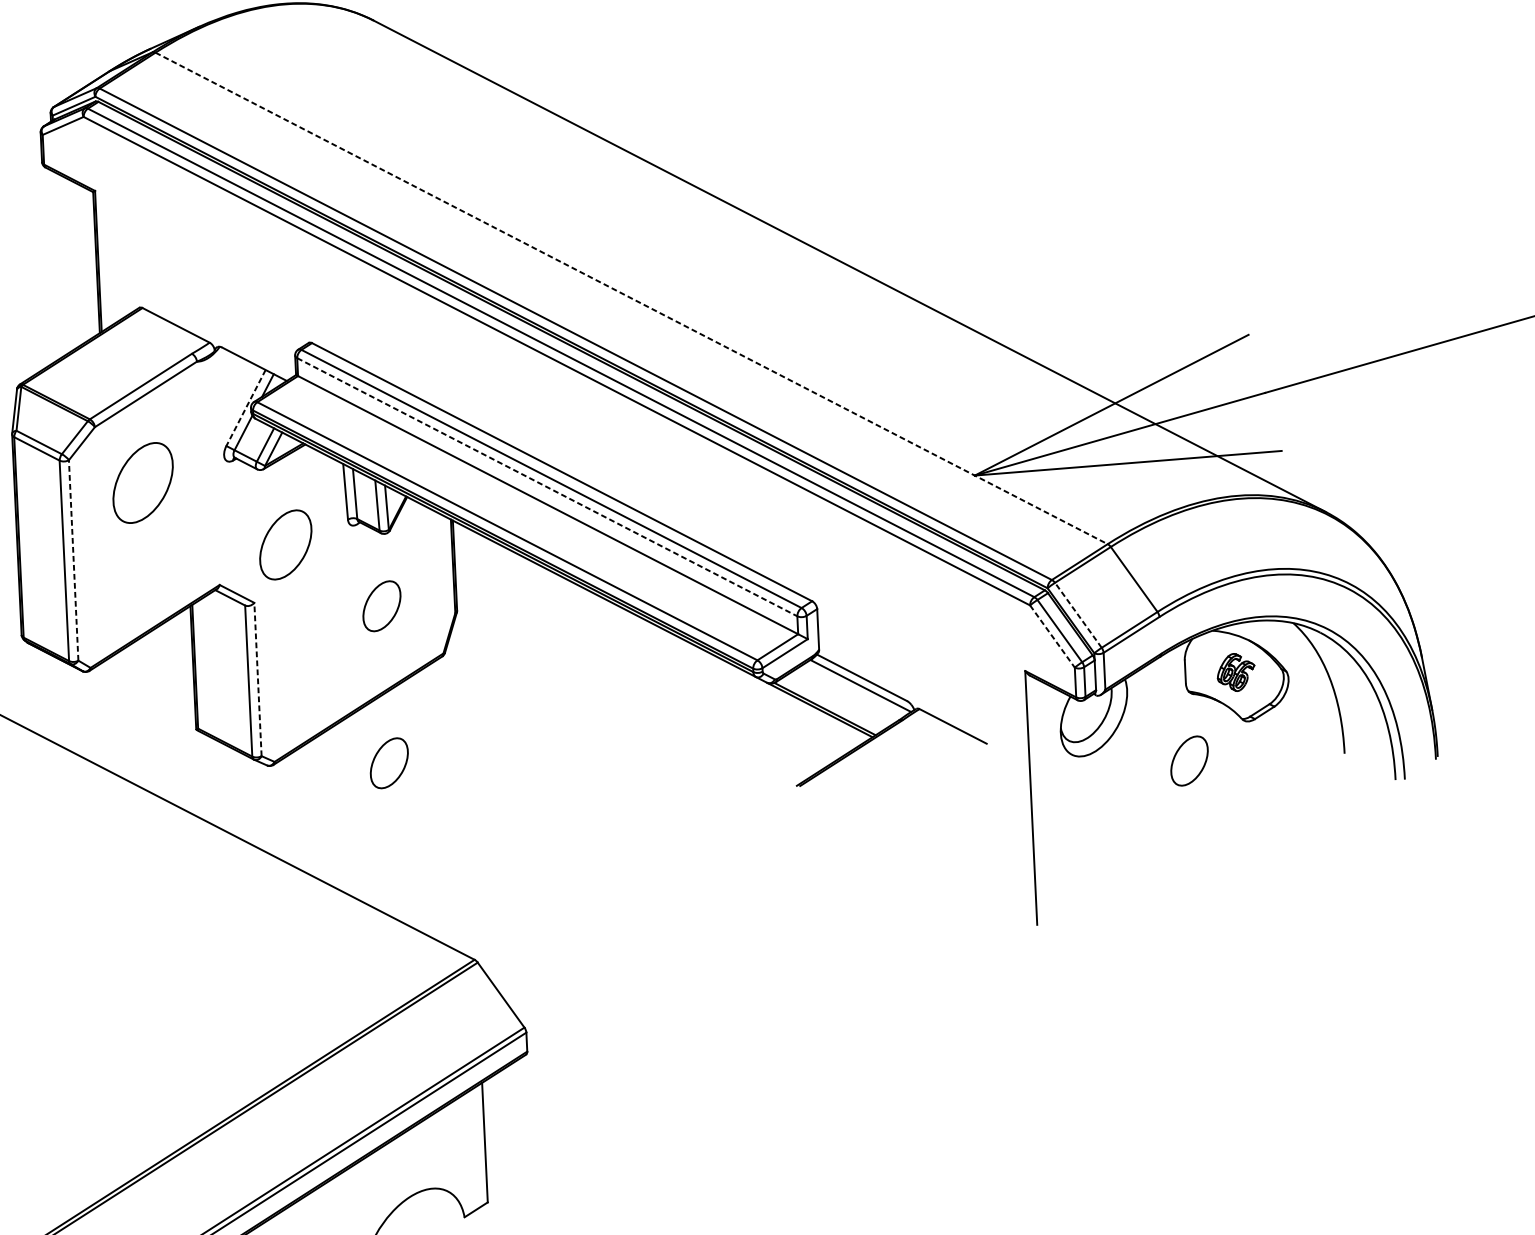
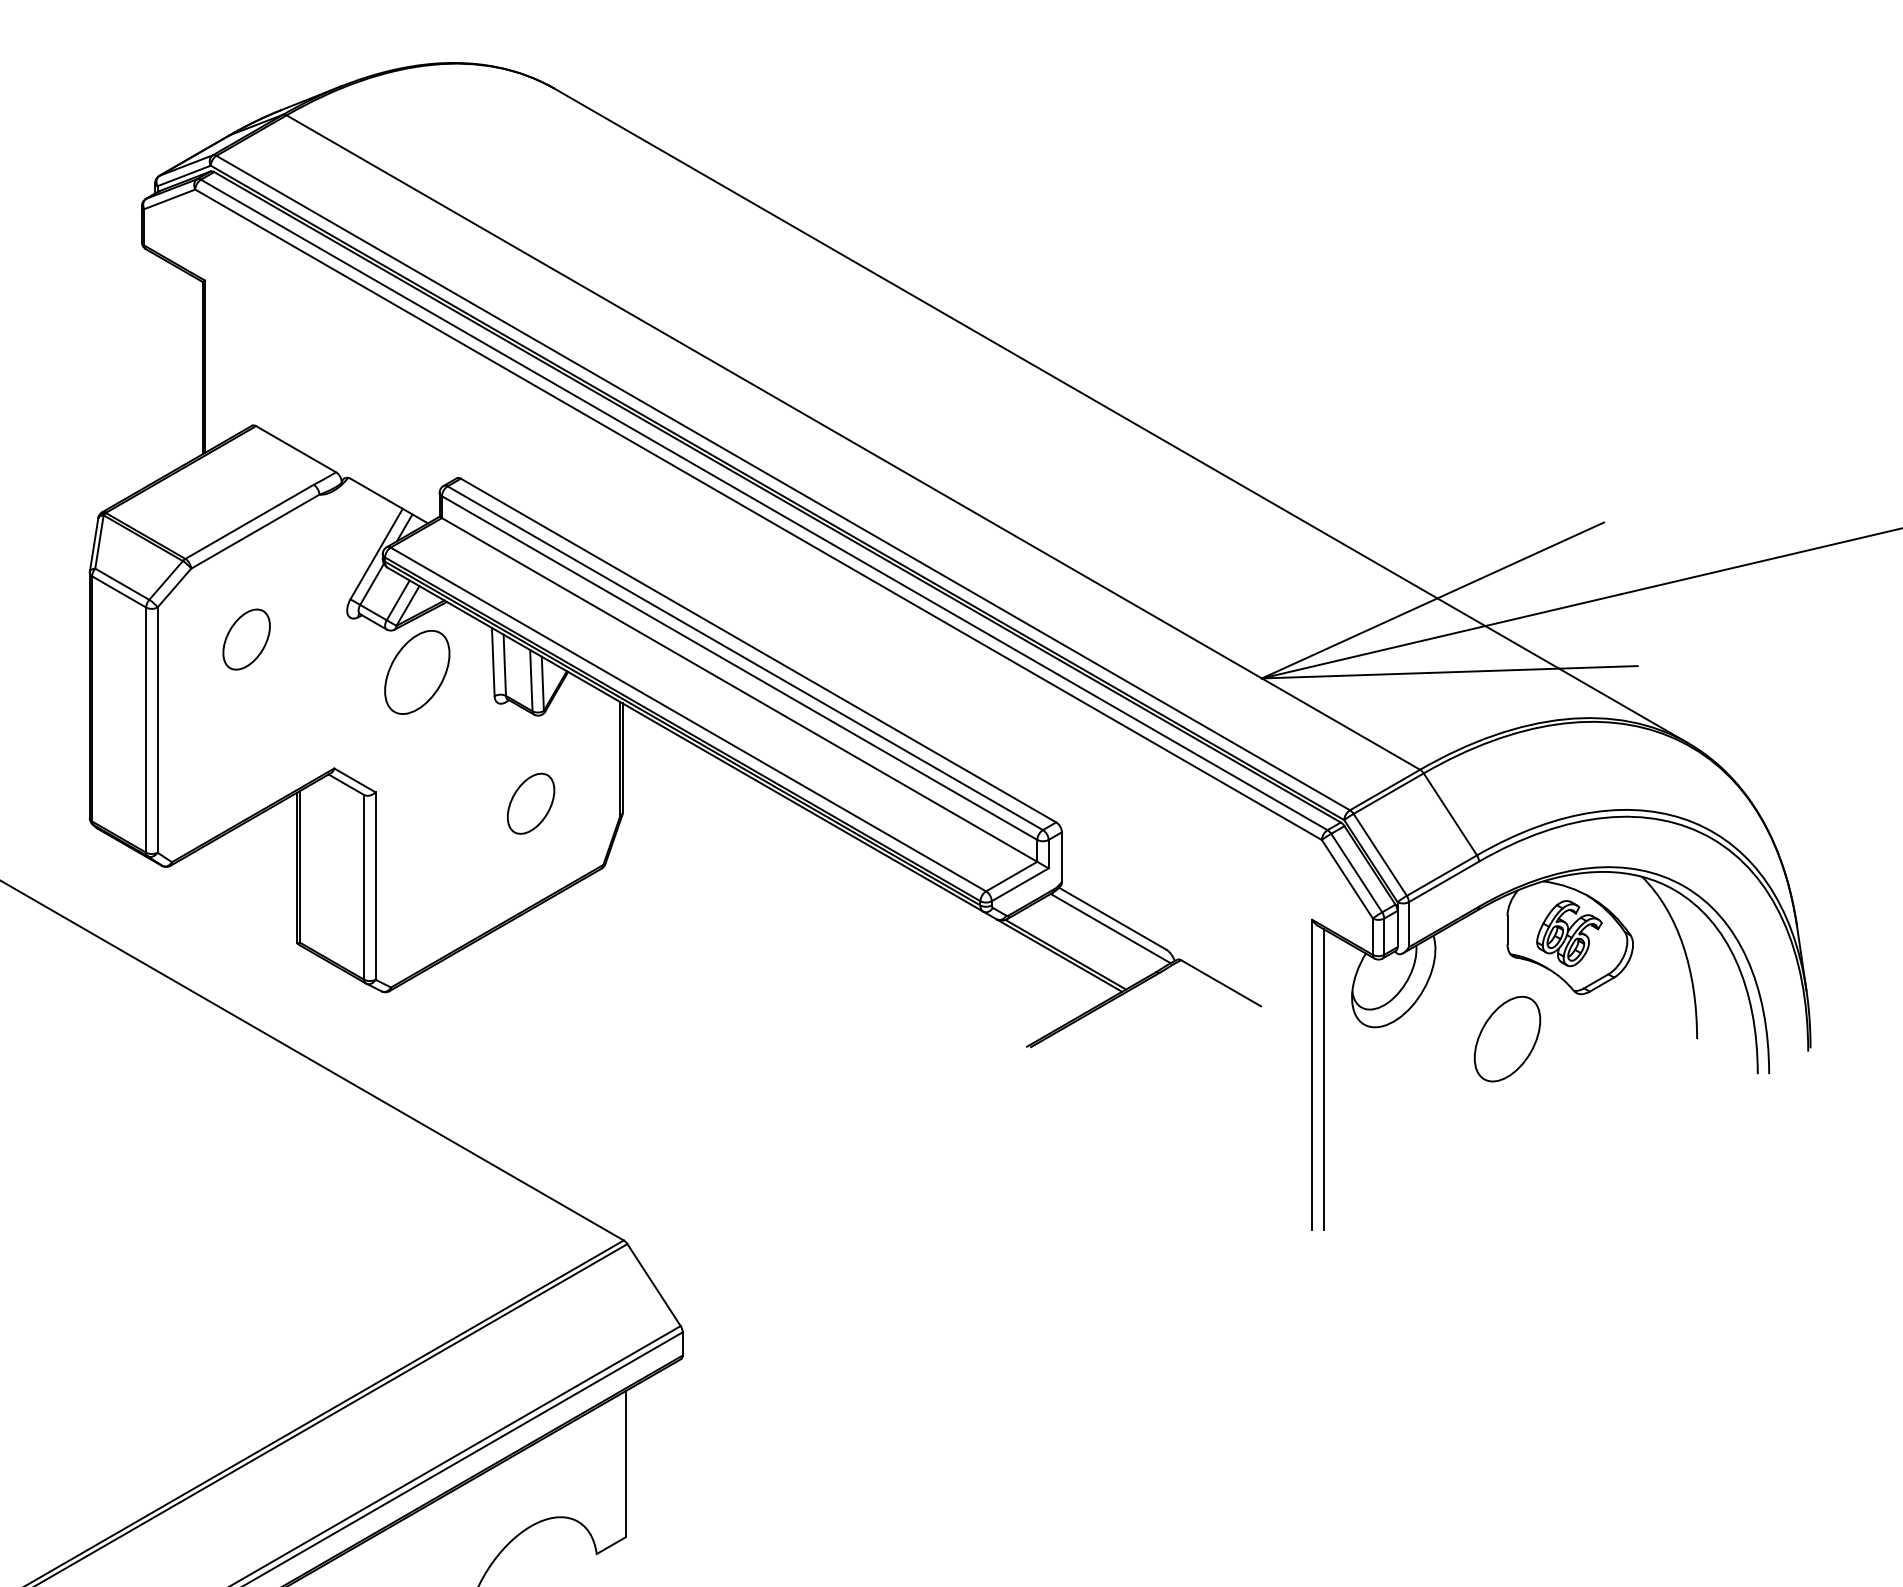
line: (631, 298) -> (853, 442), dashed -> solid
line: (245, 408) -> (376, 554), dashed -> solid
part: (142, 482) -> (246, 639), size x0.62
line: (547, 487) -> (739, 668), dashed -> solid
part: (285, 544) -> (417, 671), moved
line: (73, 560) -> (157, 730), dashed -> solid
line: (1078, 614) -> (1380, 854), dashed -> solid
line: (1052, 636) -> (1347, 879), dashed -> solid
part: (1236, 672) -> (1569, 933), size x1.43
line: (257, 679) -> (375, 886), dashed -> solid
part: (1189, 760) -> (1507, 1038), size x1.43
part: (388, 763) -> (530, 995), removed
line: (1040, 801) -> (1323, 1079), added

